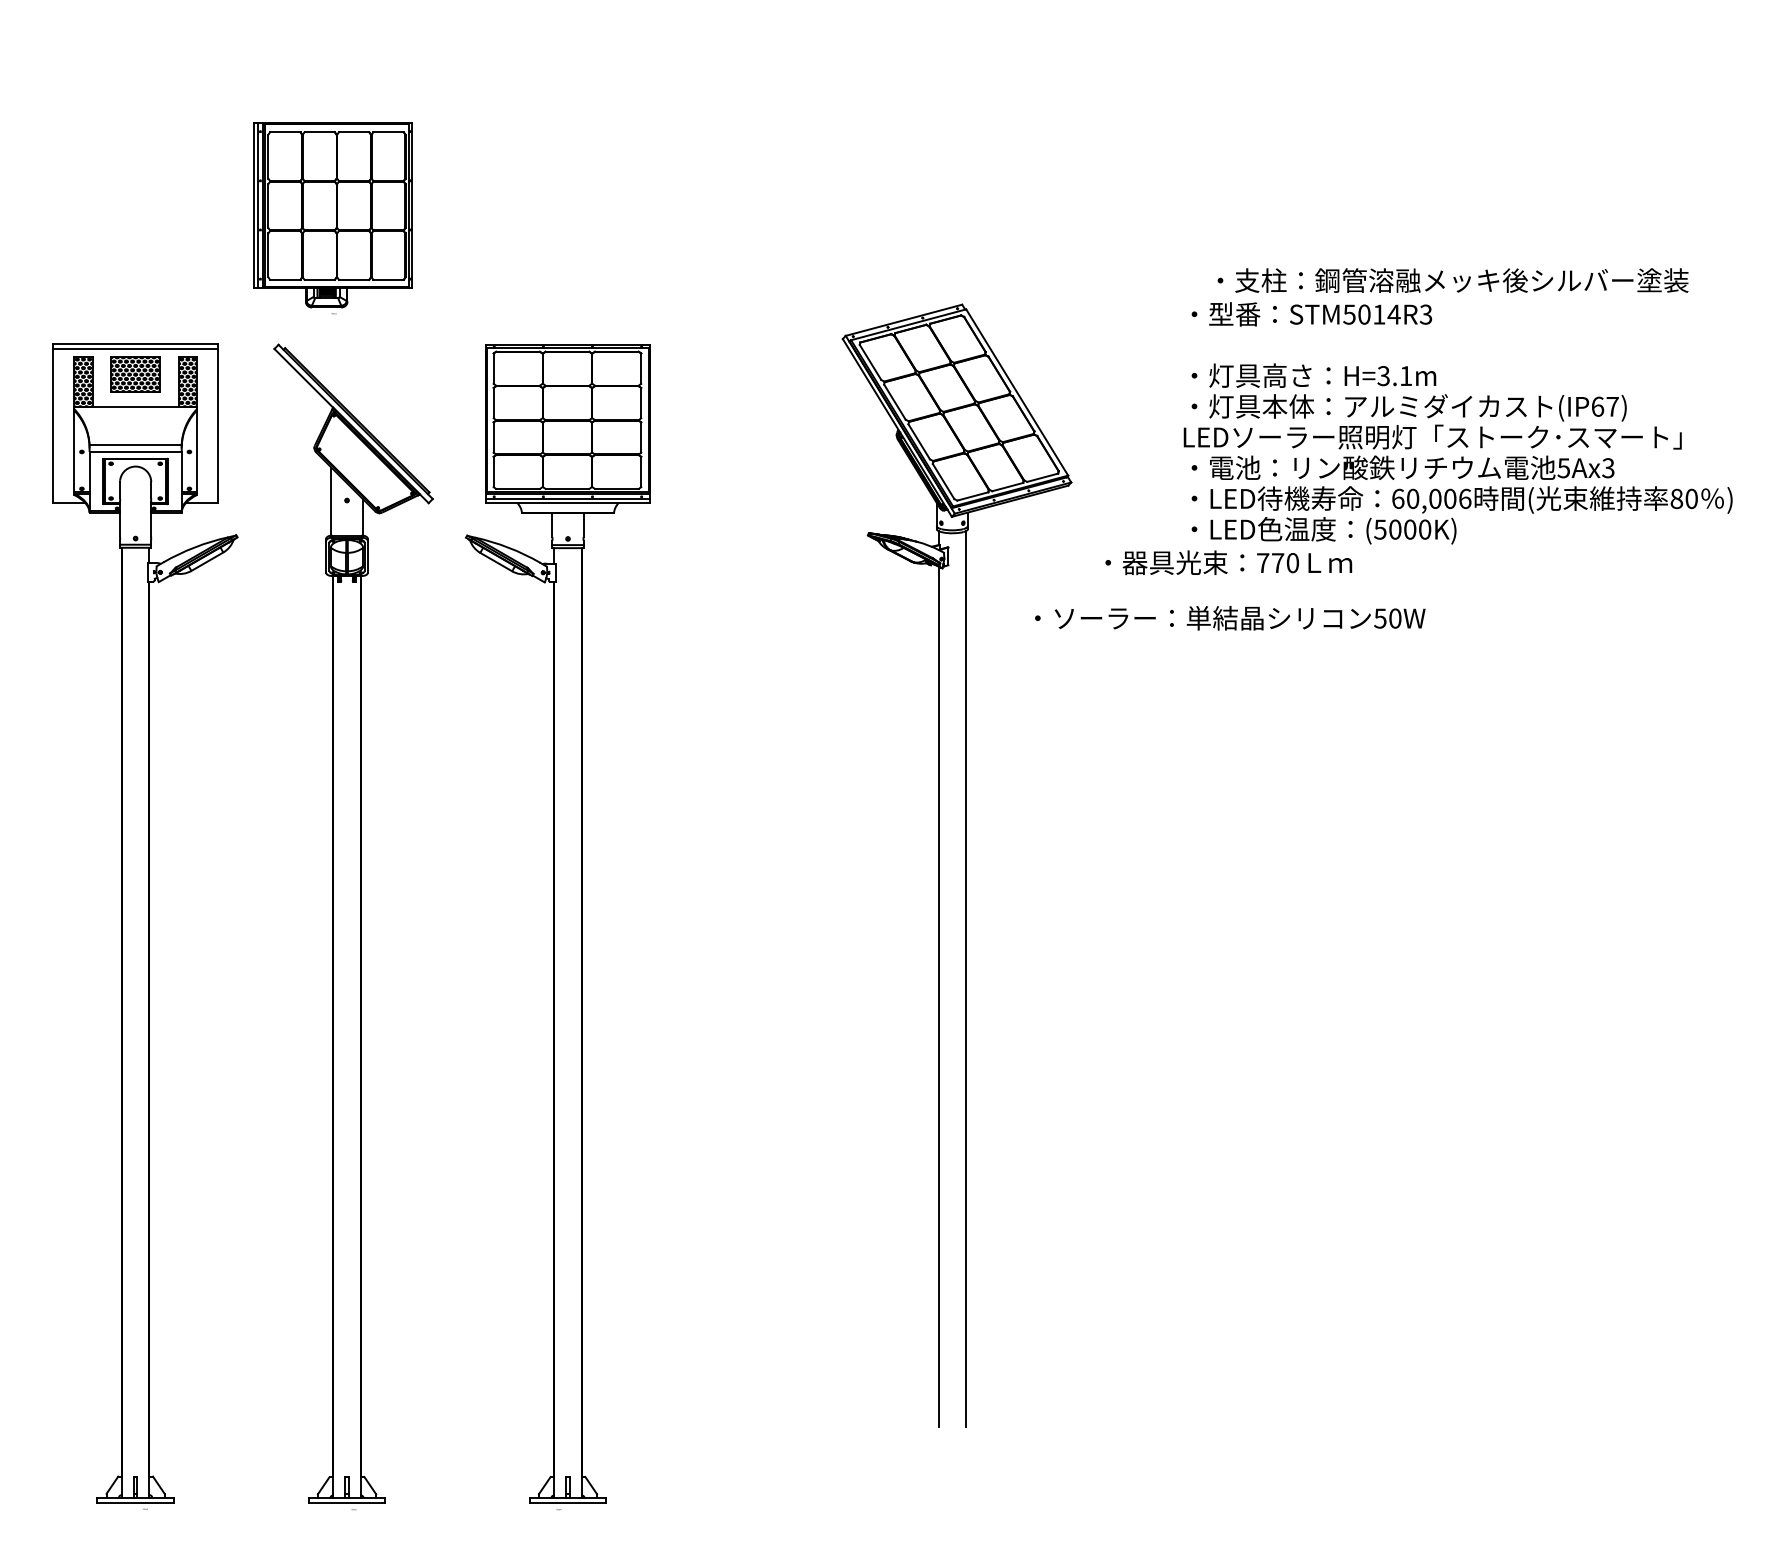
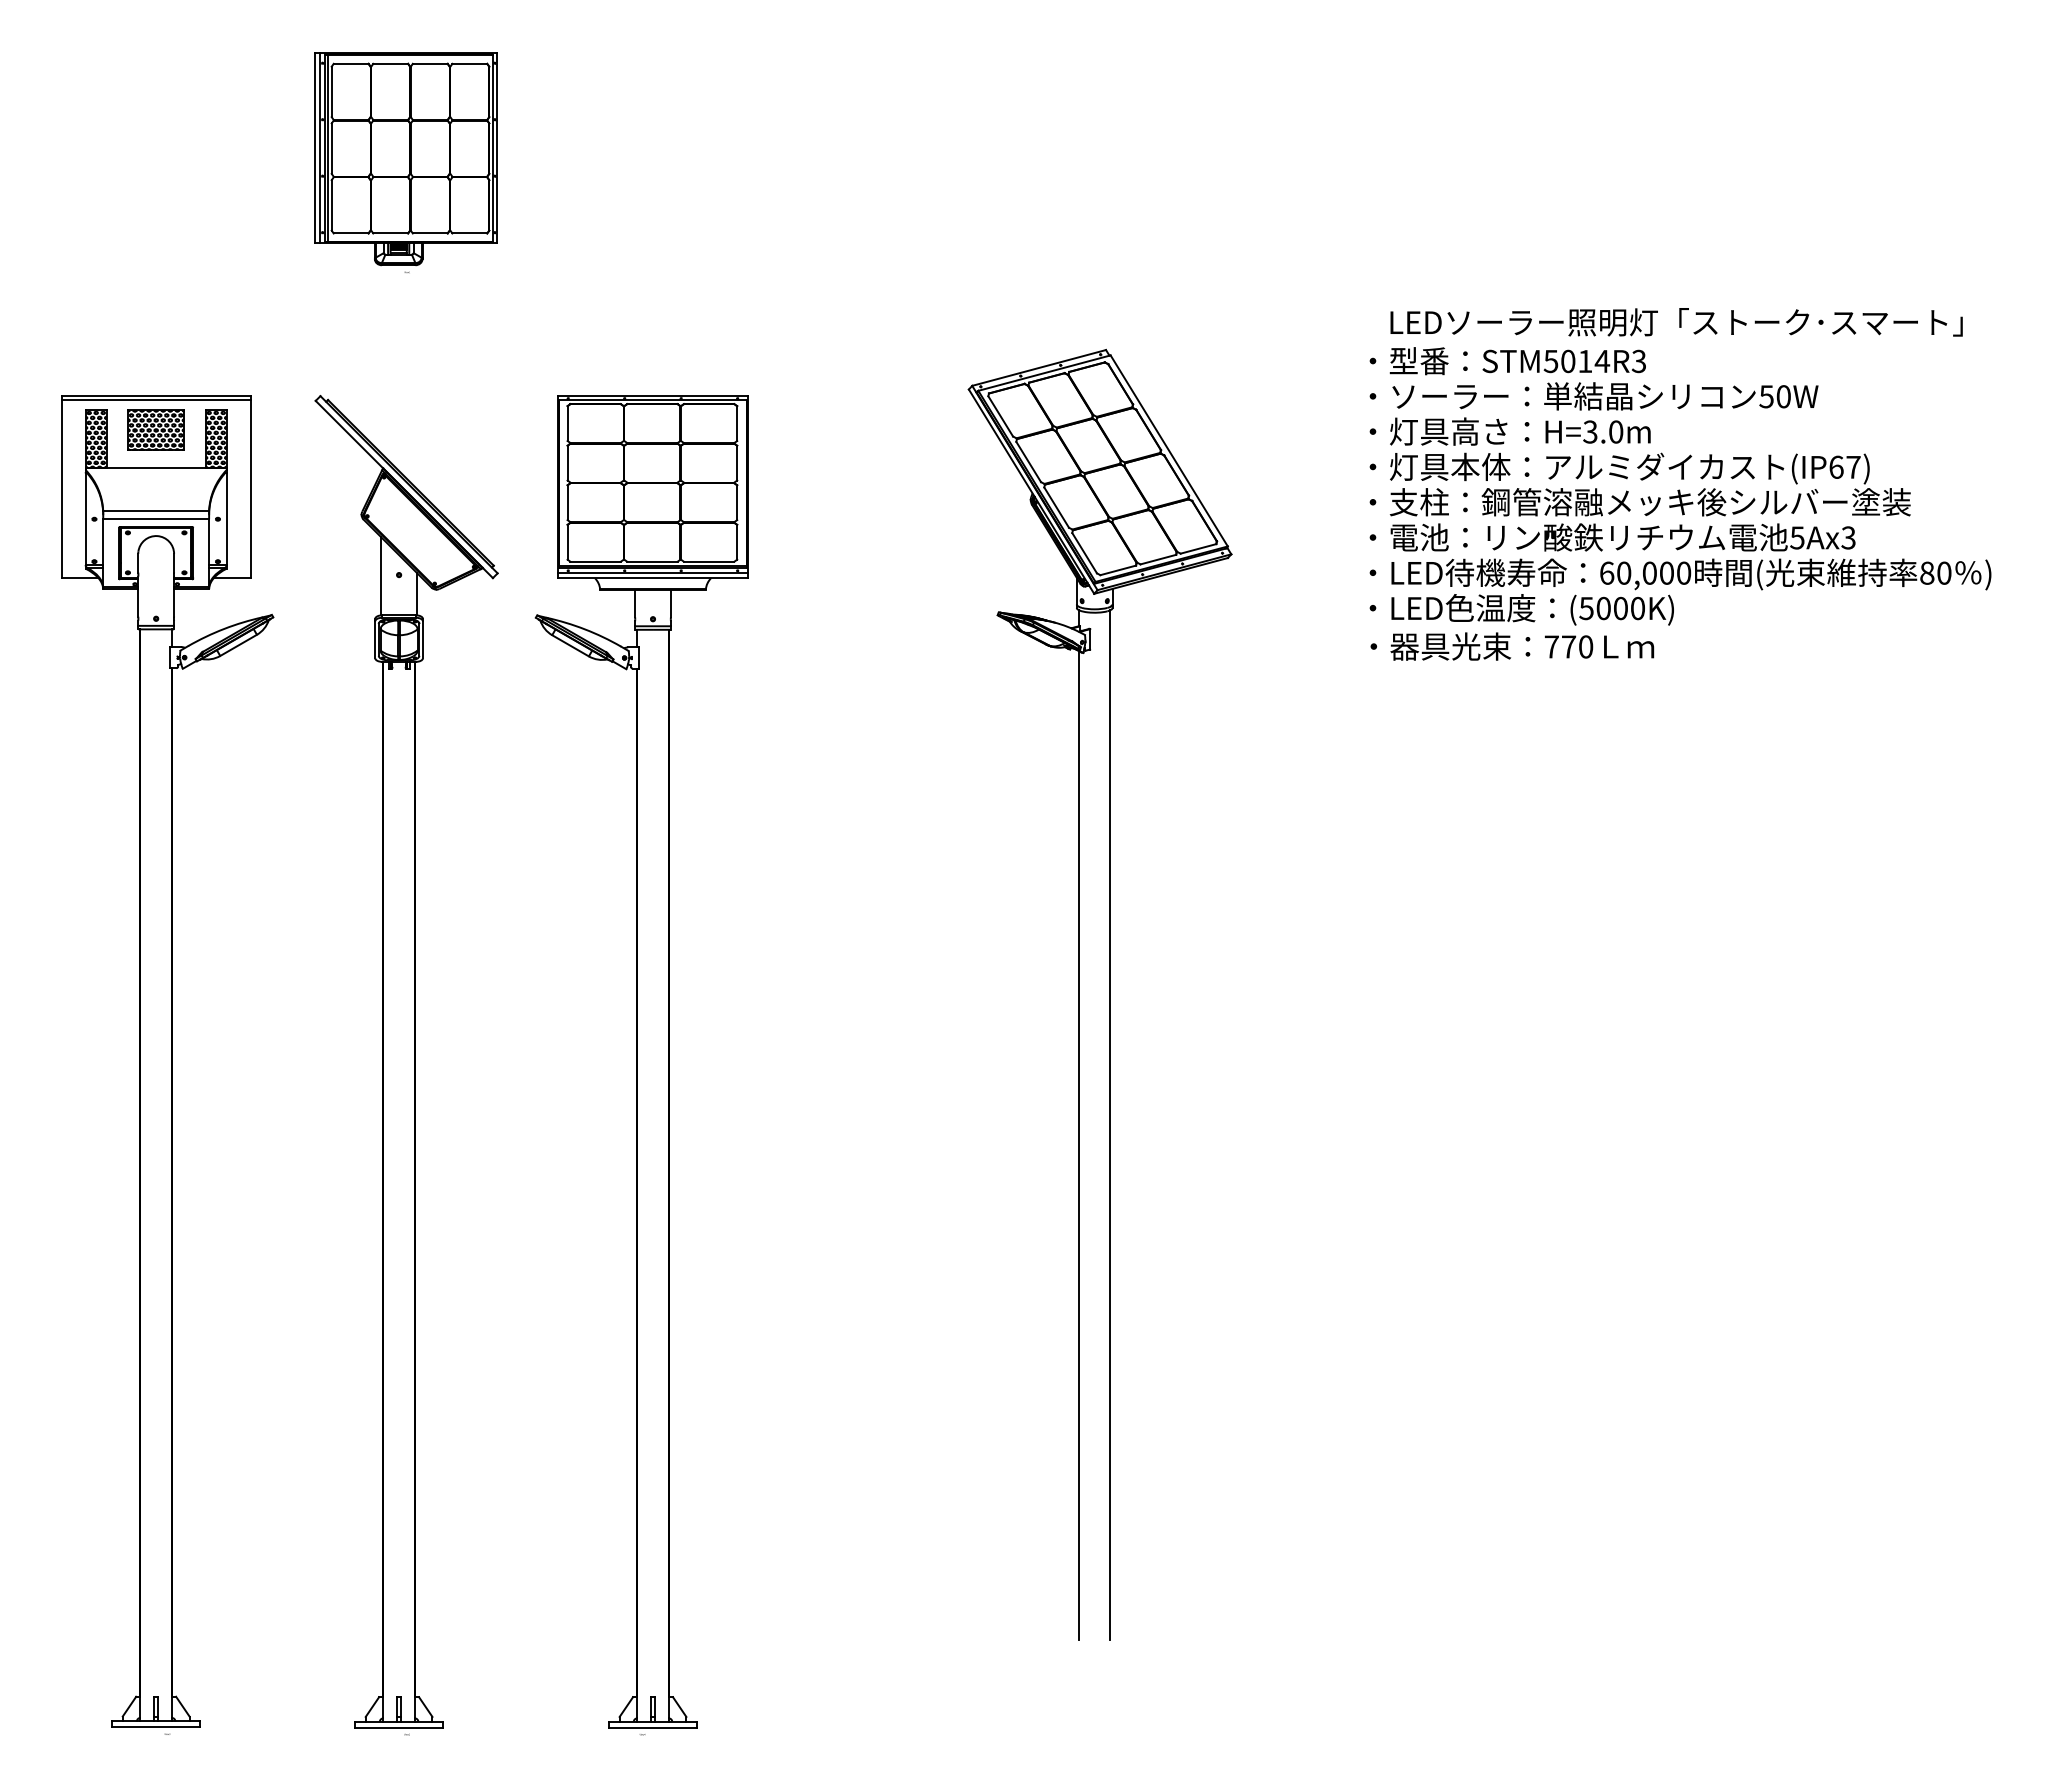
part: (332, 218) -> (405, 162), moved
text: (1458, 280) -> (1676, 322), ・支柱：鋼管溶融メッキ後シルバー塗装 -> LEDソーラー照明灯「ストーク･スマート」
text: (1406, 375) -> (1616, 431), H=3.1m -> H=3.0m
text: (1432, 436) -> (1646, 501), LEDソーラー照明灯「ストーク･スマート」 -> ・支柱：鋼管溶融メッキ後シルバー塗装
text: (1465, 498) -> (1684, 572), 60,006 -> 60,000
text: (1228, 562) -> (1512, 646), moved
text: (1229, 618) -> (1593, 396), moved

